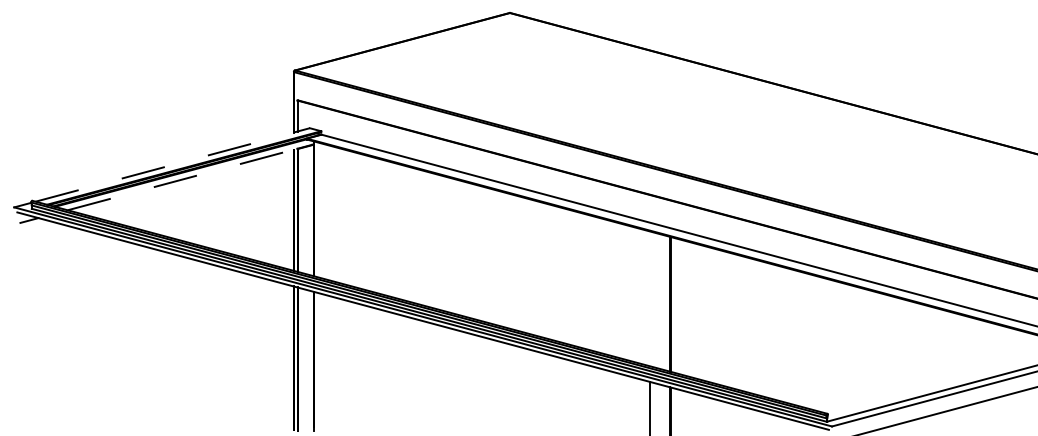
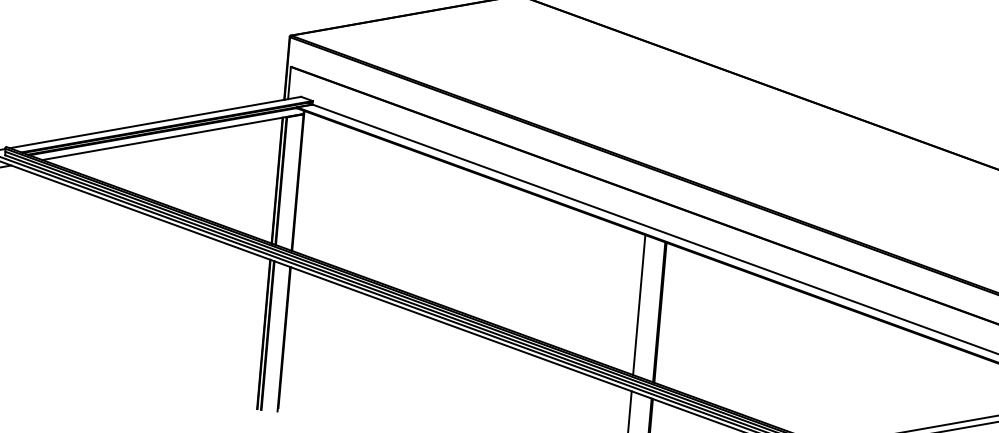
line: (172, 164) -> (155, 122), dashed -> solid
line: (190, 177) -> (172, 137), dashed -> solid
line: (650, 298) -> (639, 304), added

